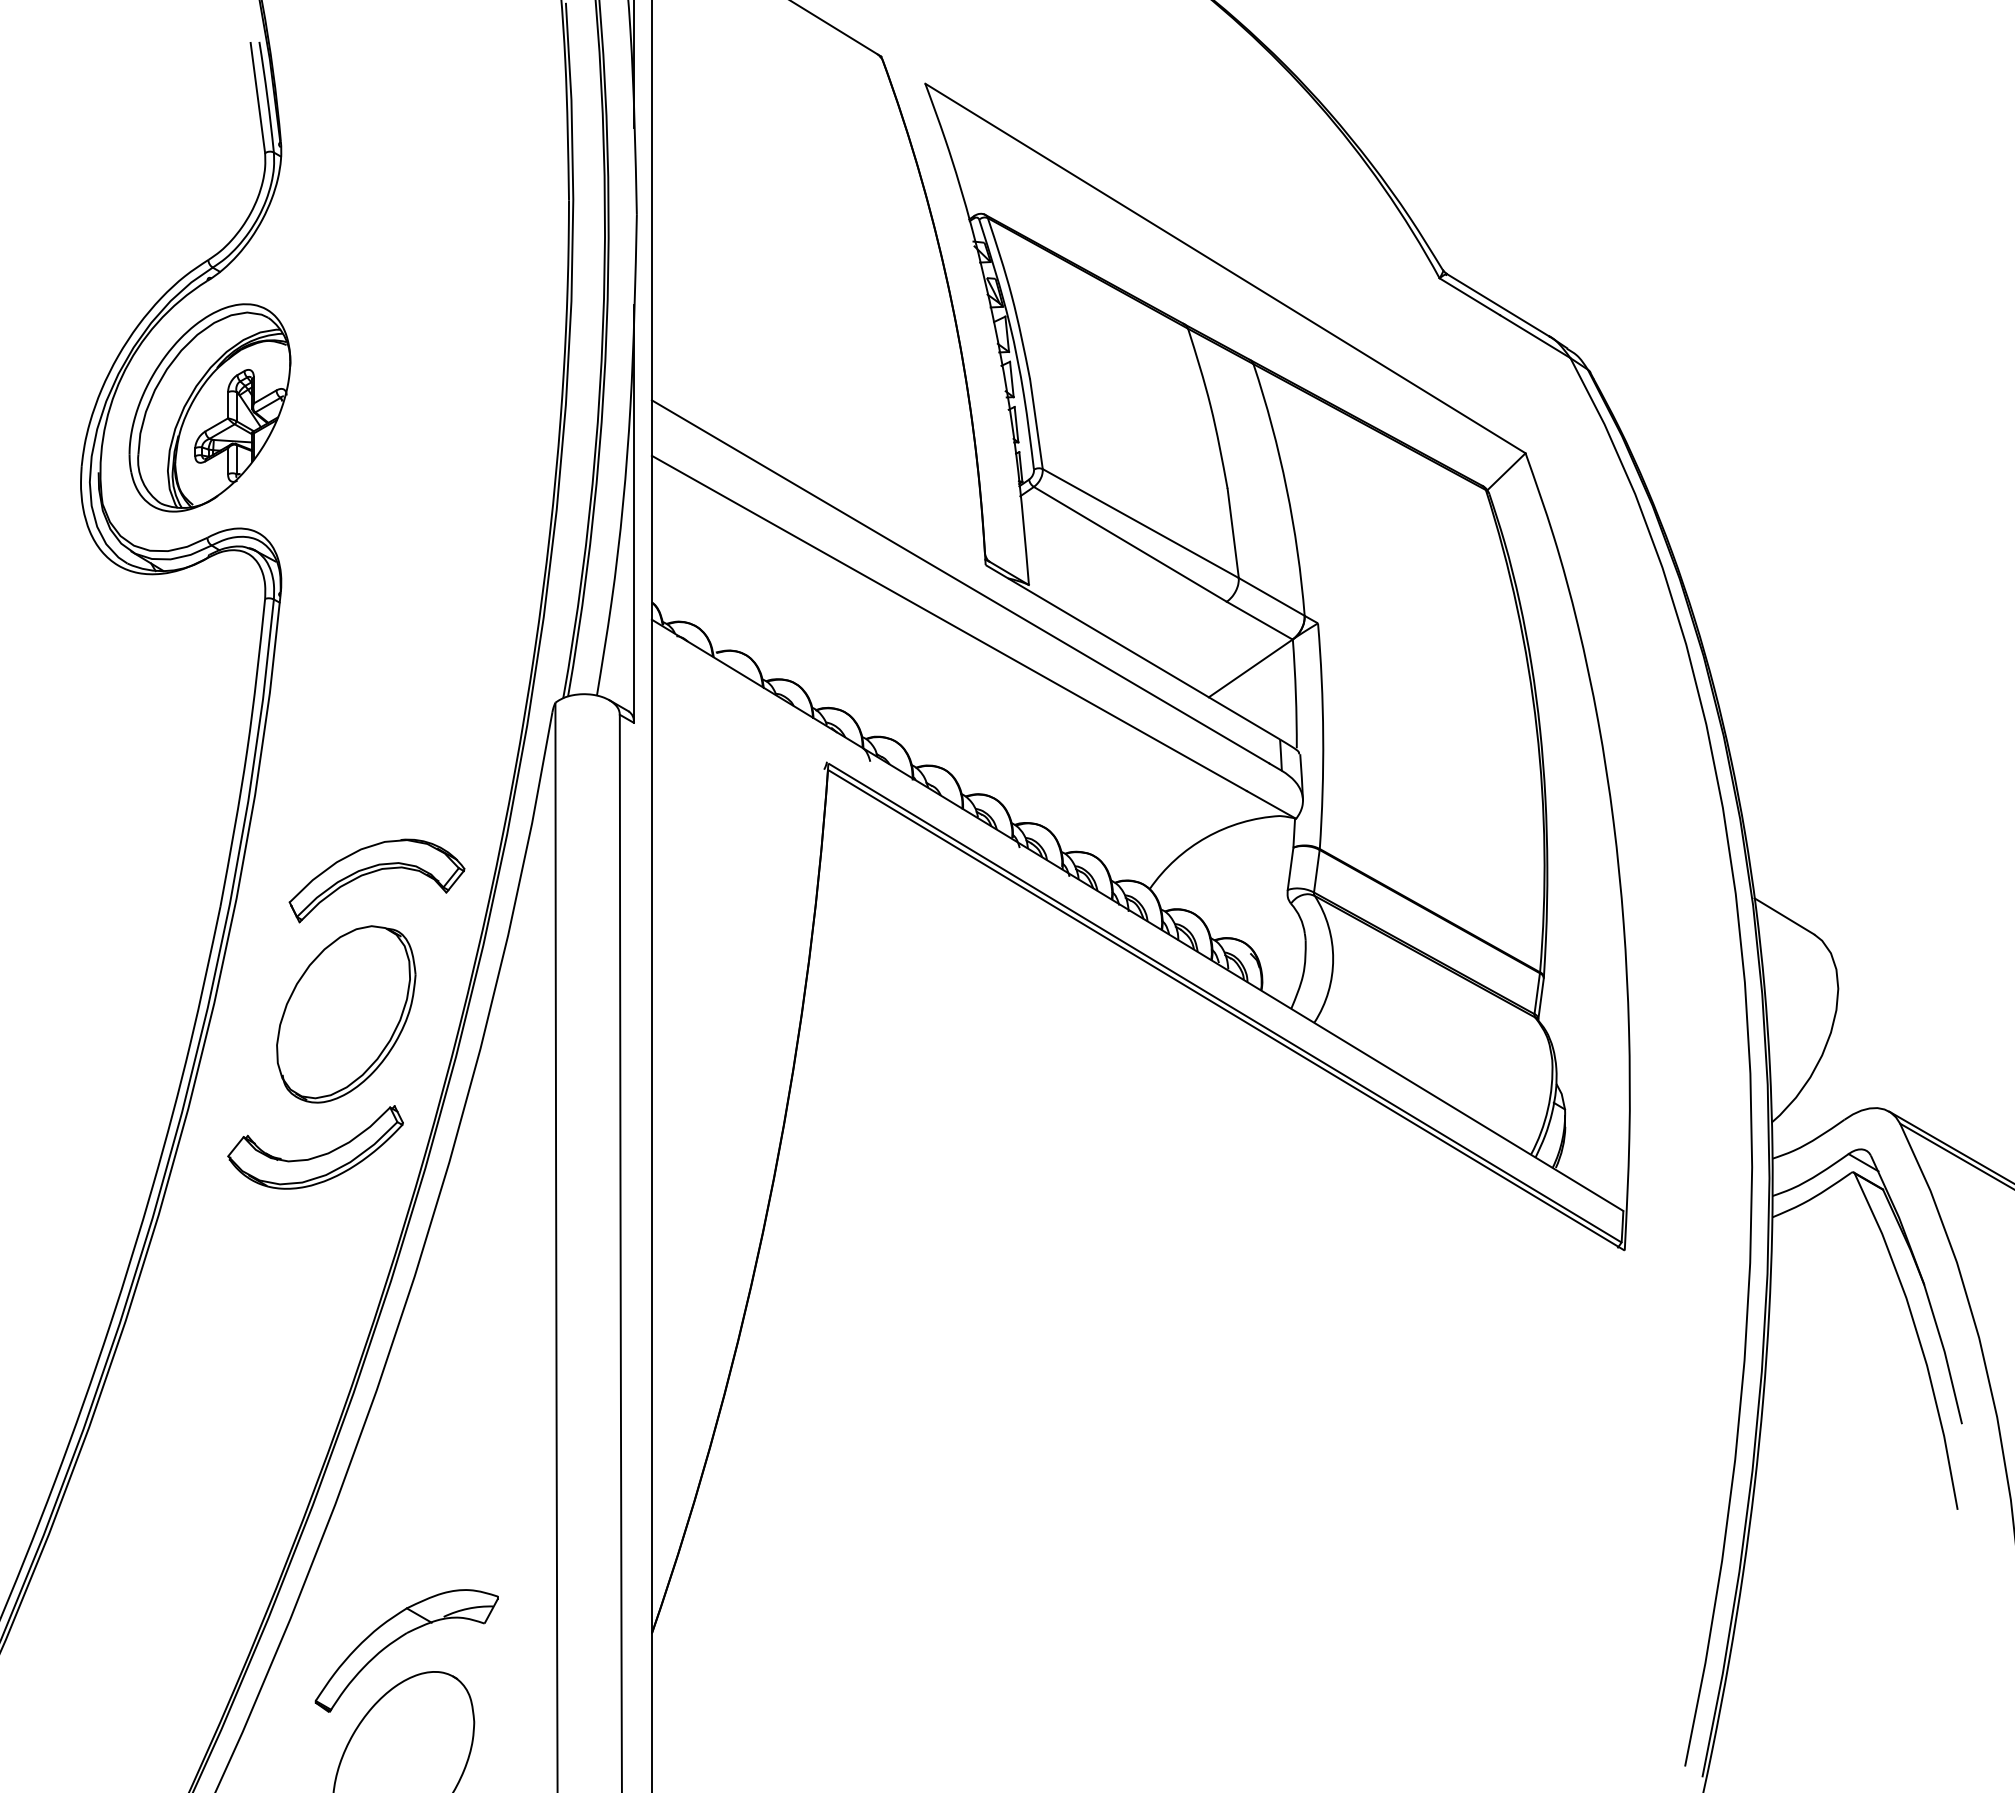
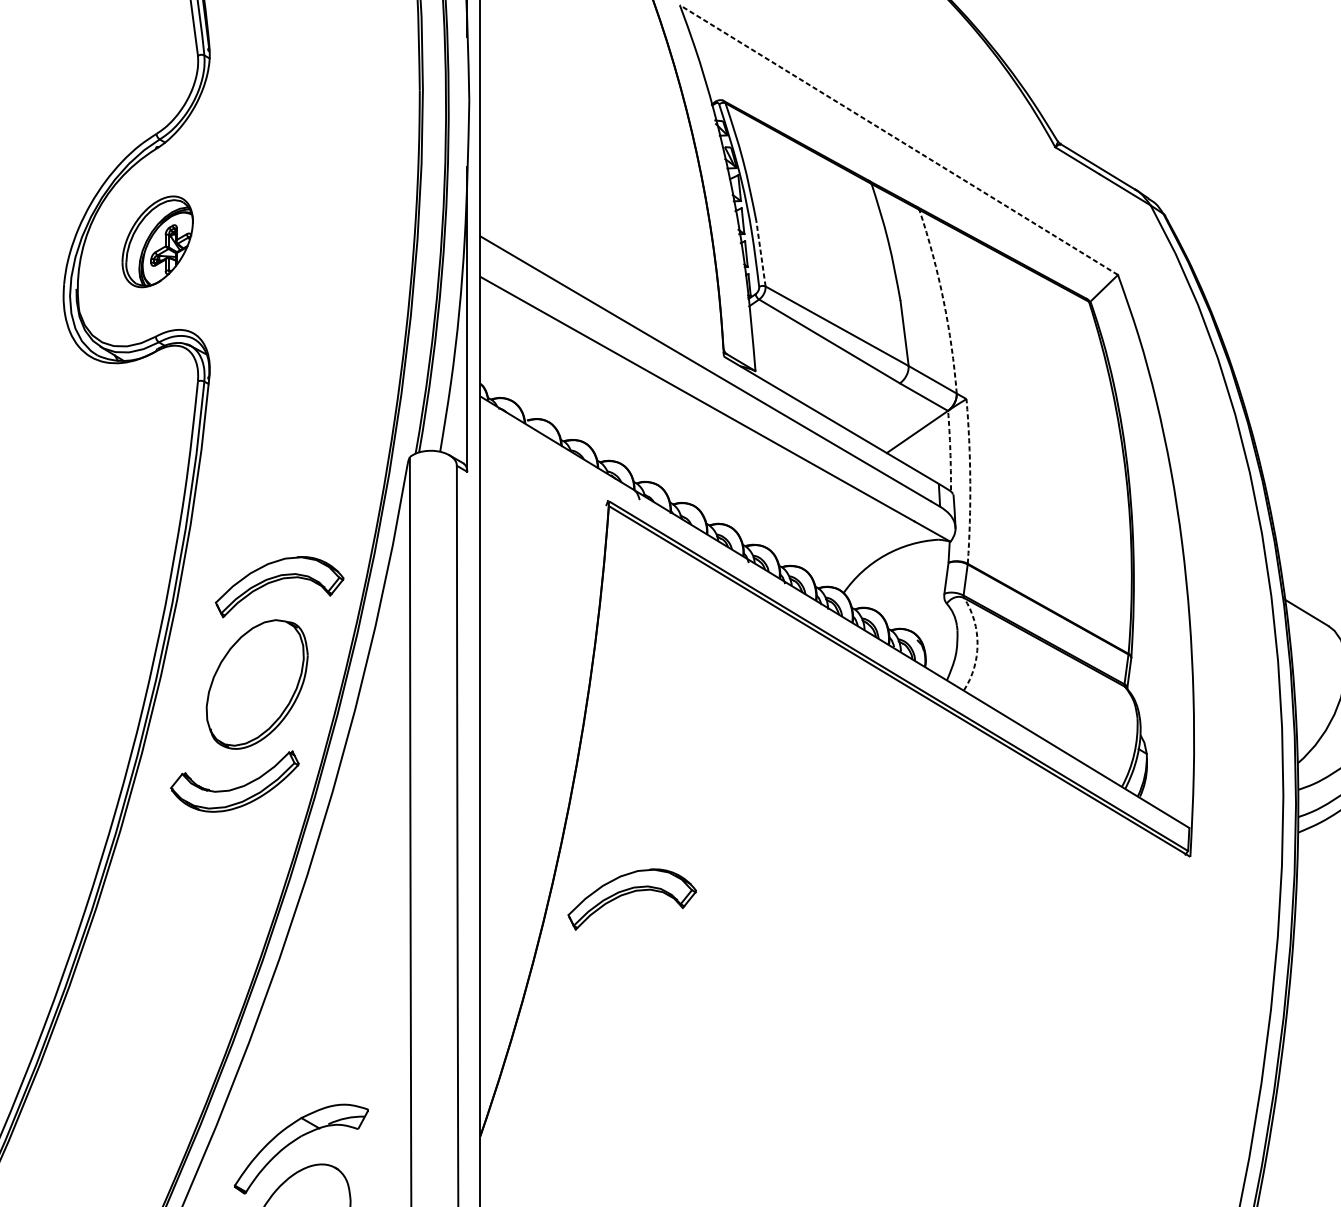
line: (1225, 268) -> (898, 140), solid -> dashed
part: (209, 407) -> (157, 241), size x0.6
line: (1036, 423) -> (761, 253), solid -> dashed
arc: (1286, 488) -> (943, 300), solid -> dashed
arc: (1295, 693) -> (950, 450), solid -> dashed
arc: (1323, 736) -> (970, 481), solid -> dashed
arc: (1333, 959) -> (977, 644), solid -> dashed
part: (858, 1300) -> (631, 893), added

